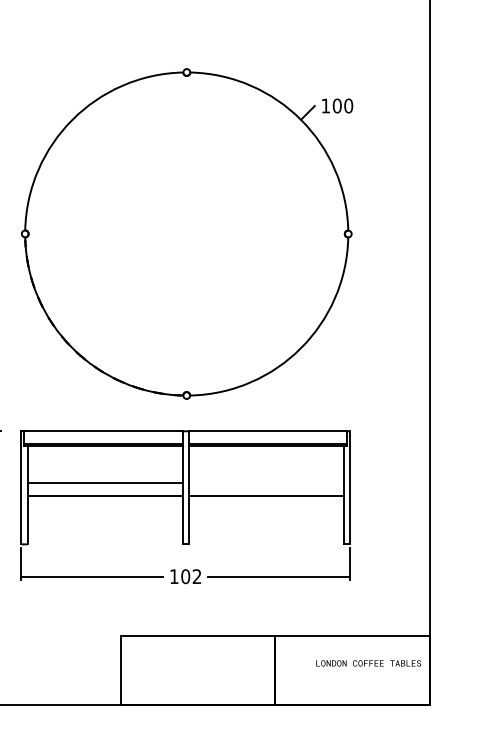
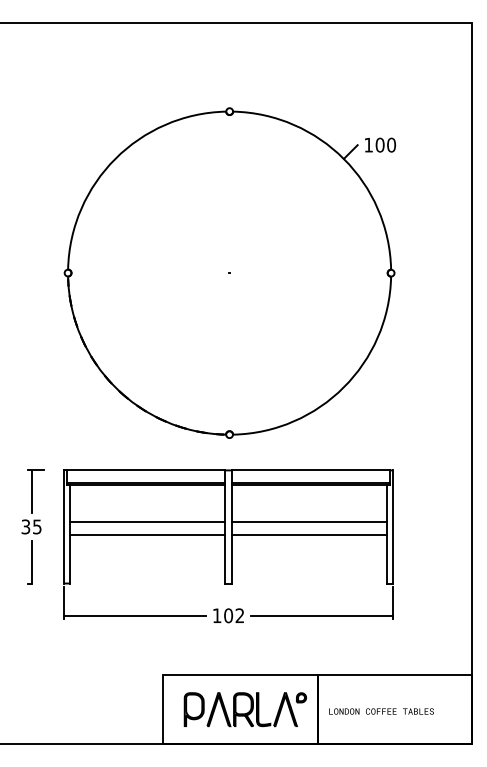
line: (266, 483) -> (309, 522), added
text: (368, 663) -> (381, 711), moved
part: (202, 670) -> (245, 709), added

